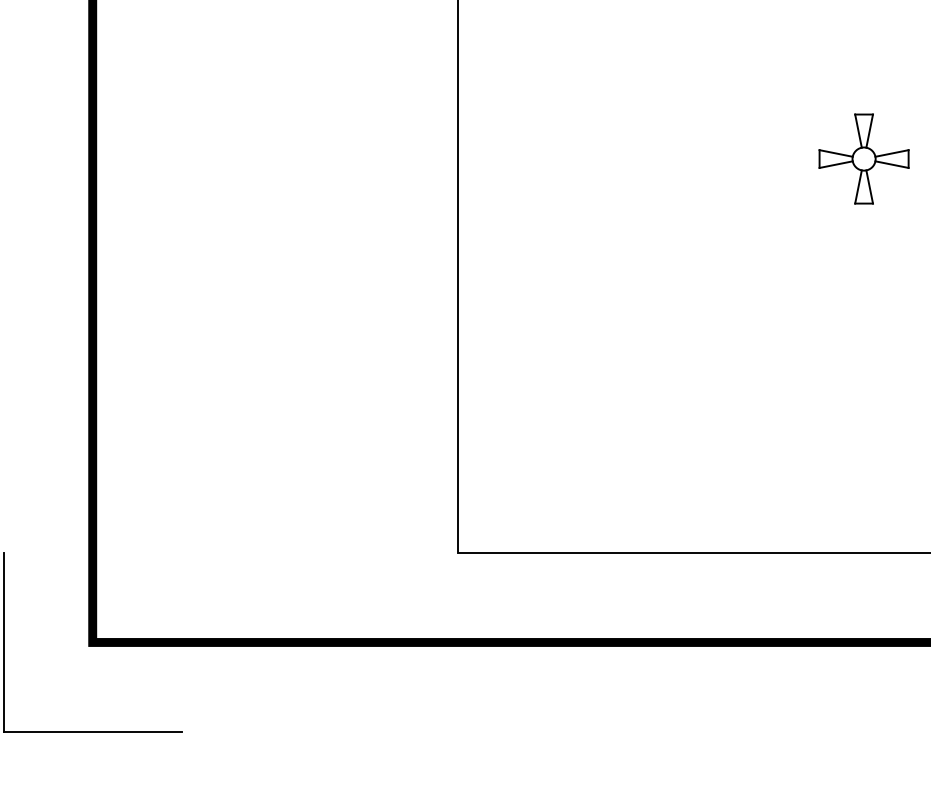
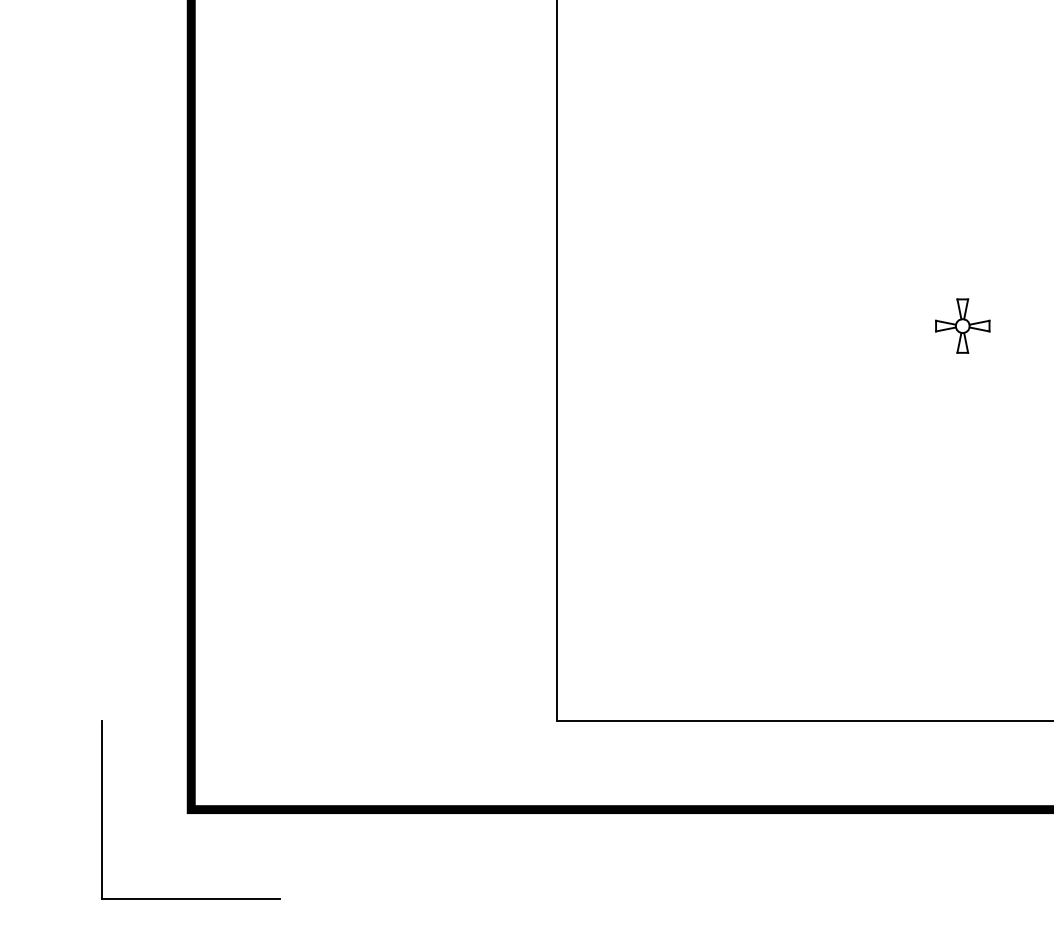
part: (863, 158) -> (962, 325), size x0.6

